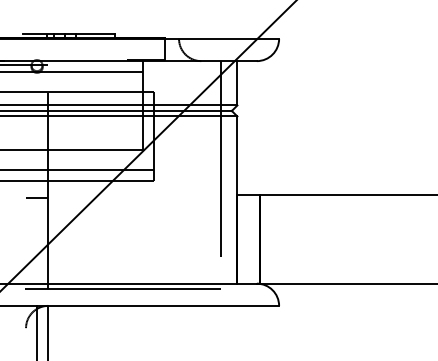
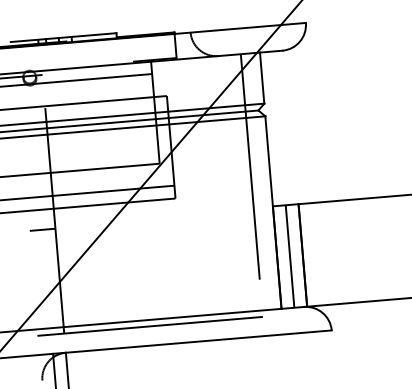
line: (248, 238) -> (289, 255), added

